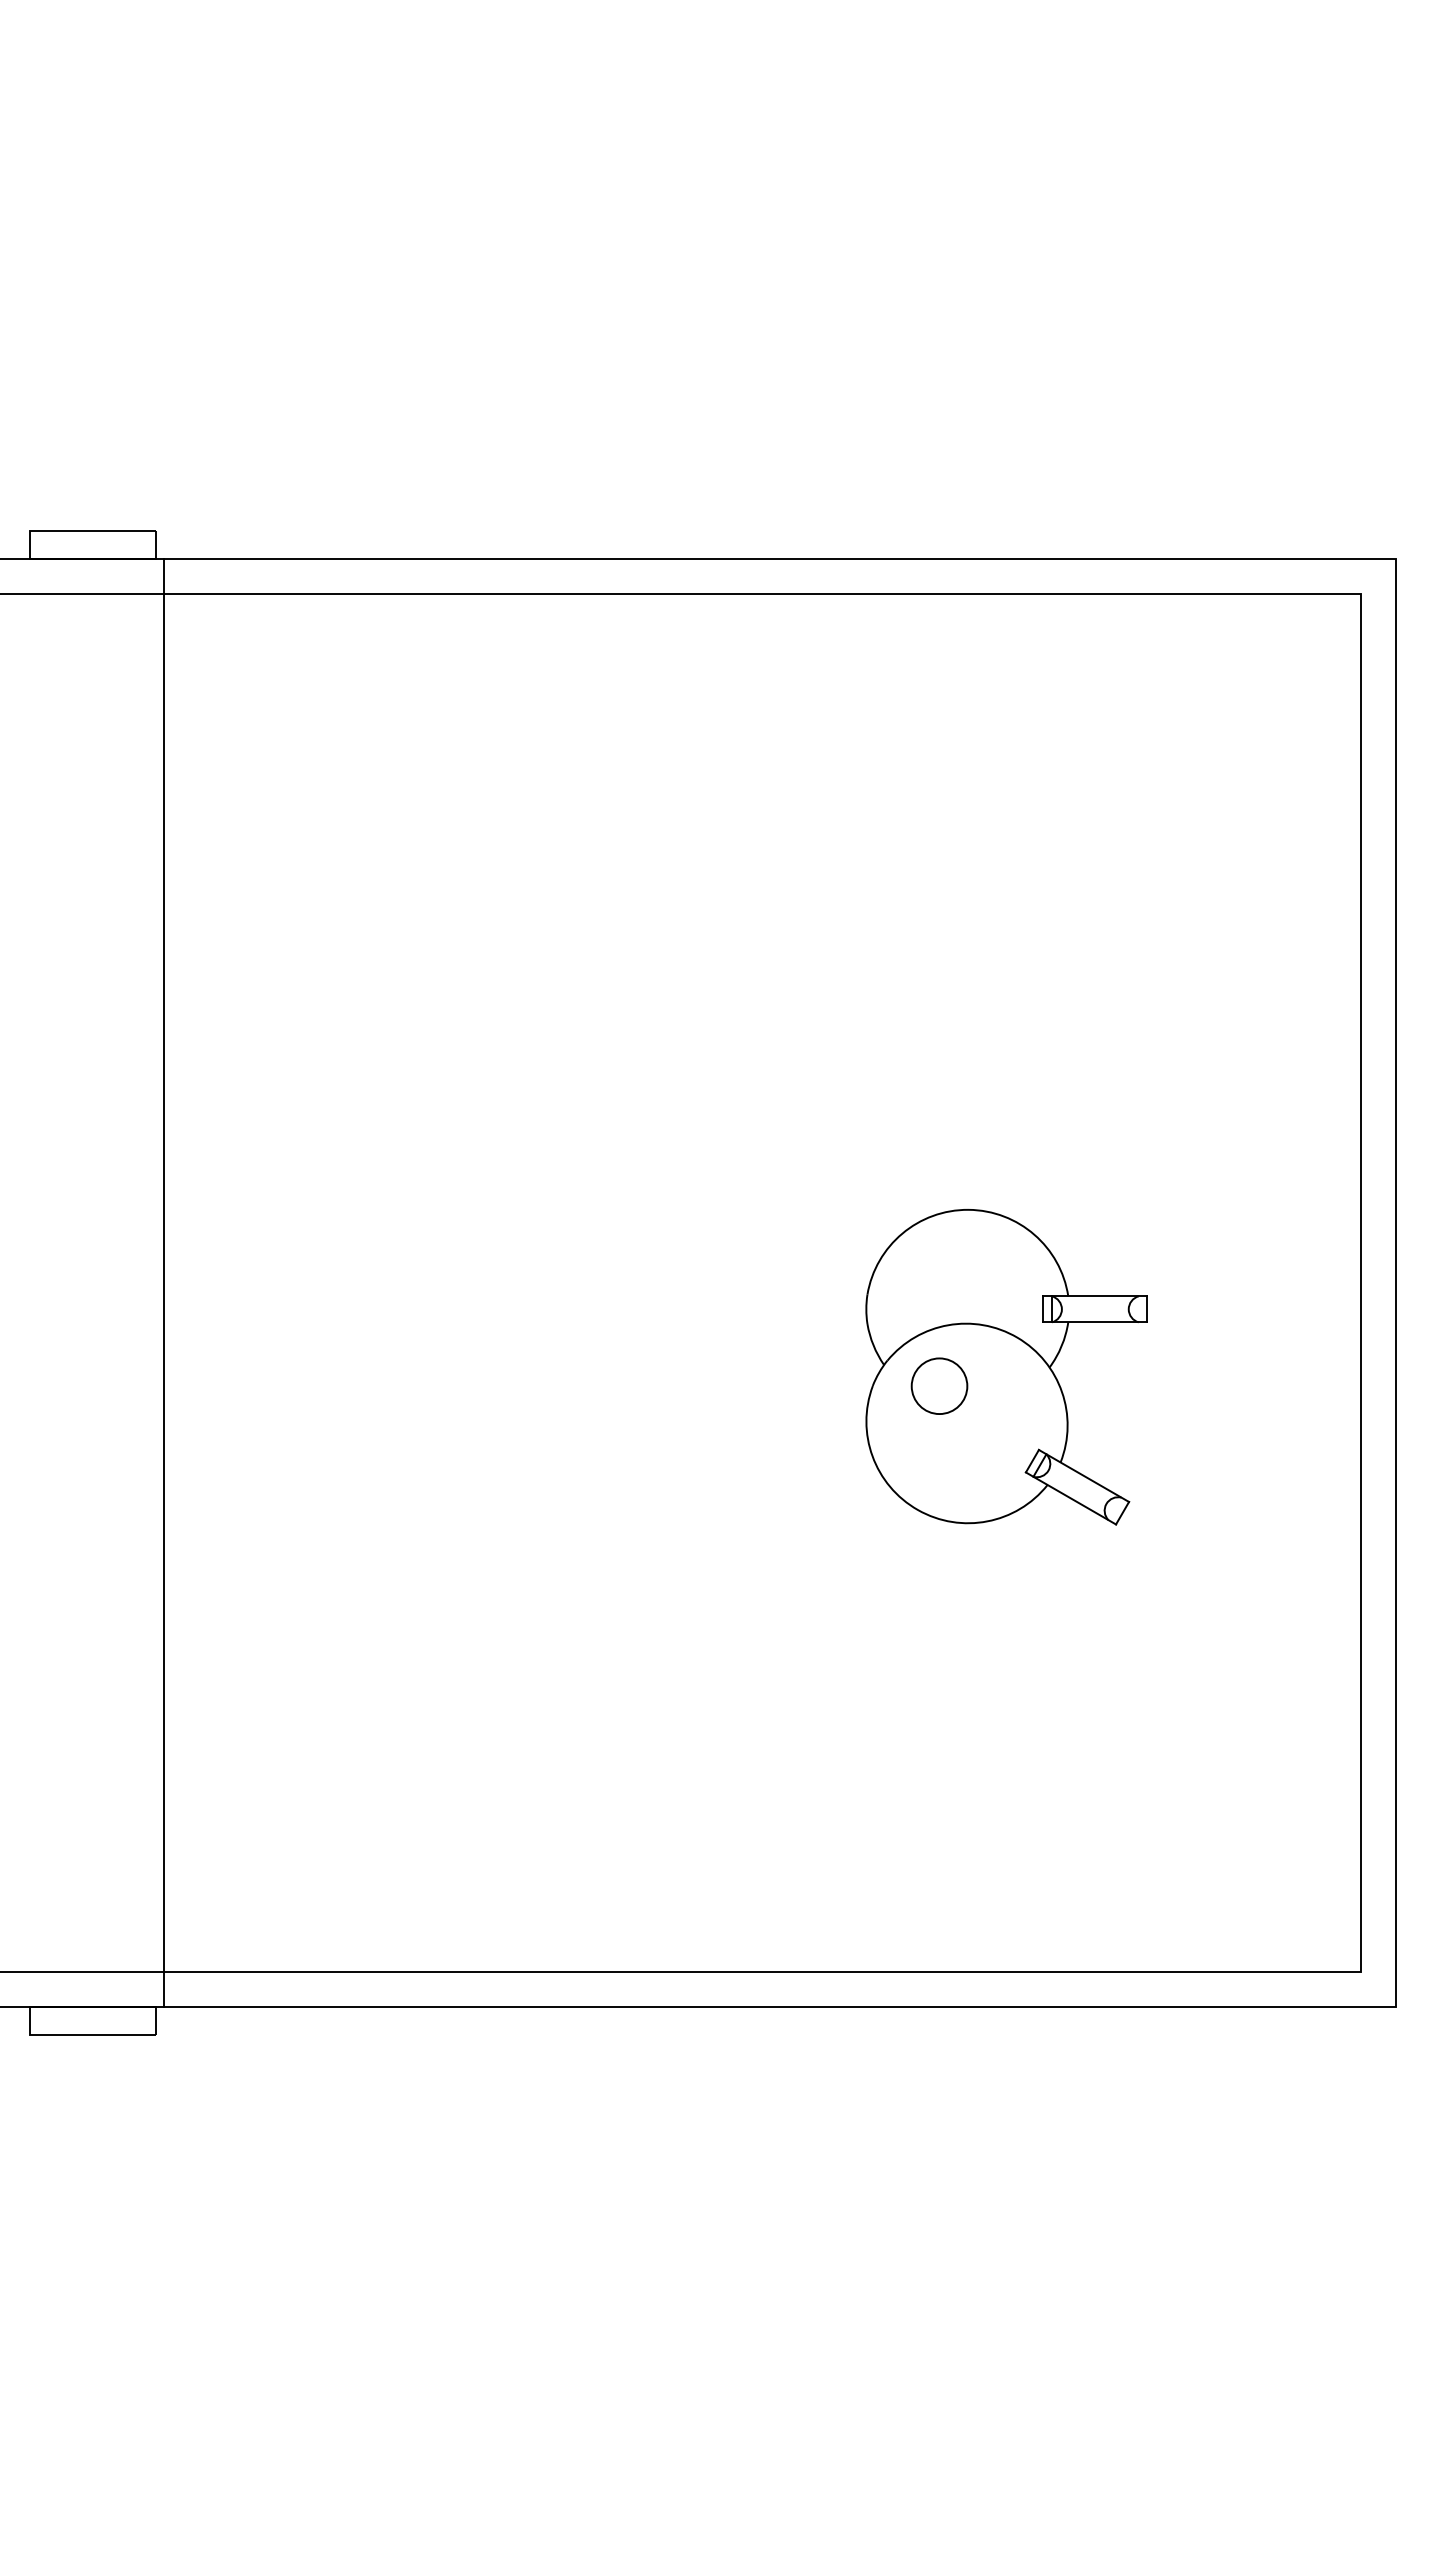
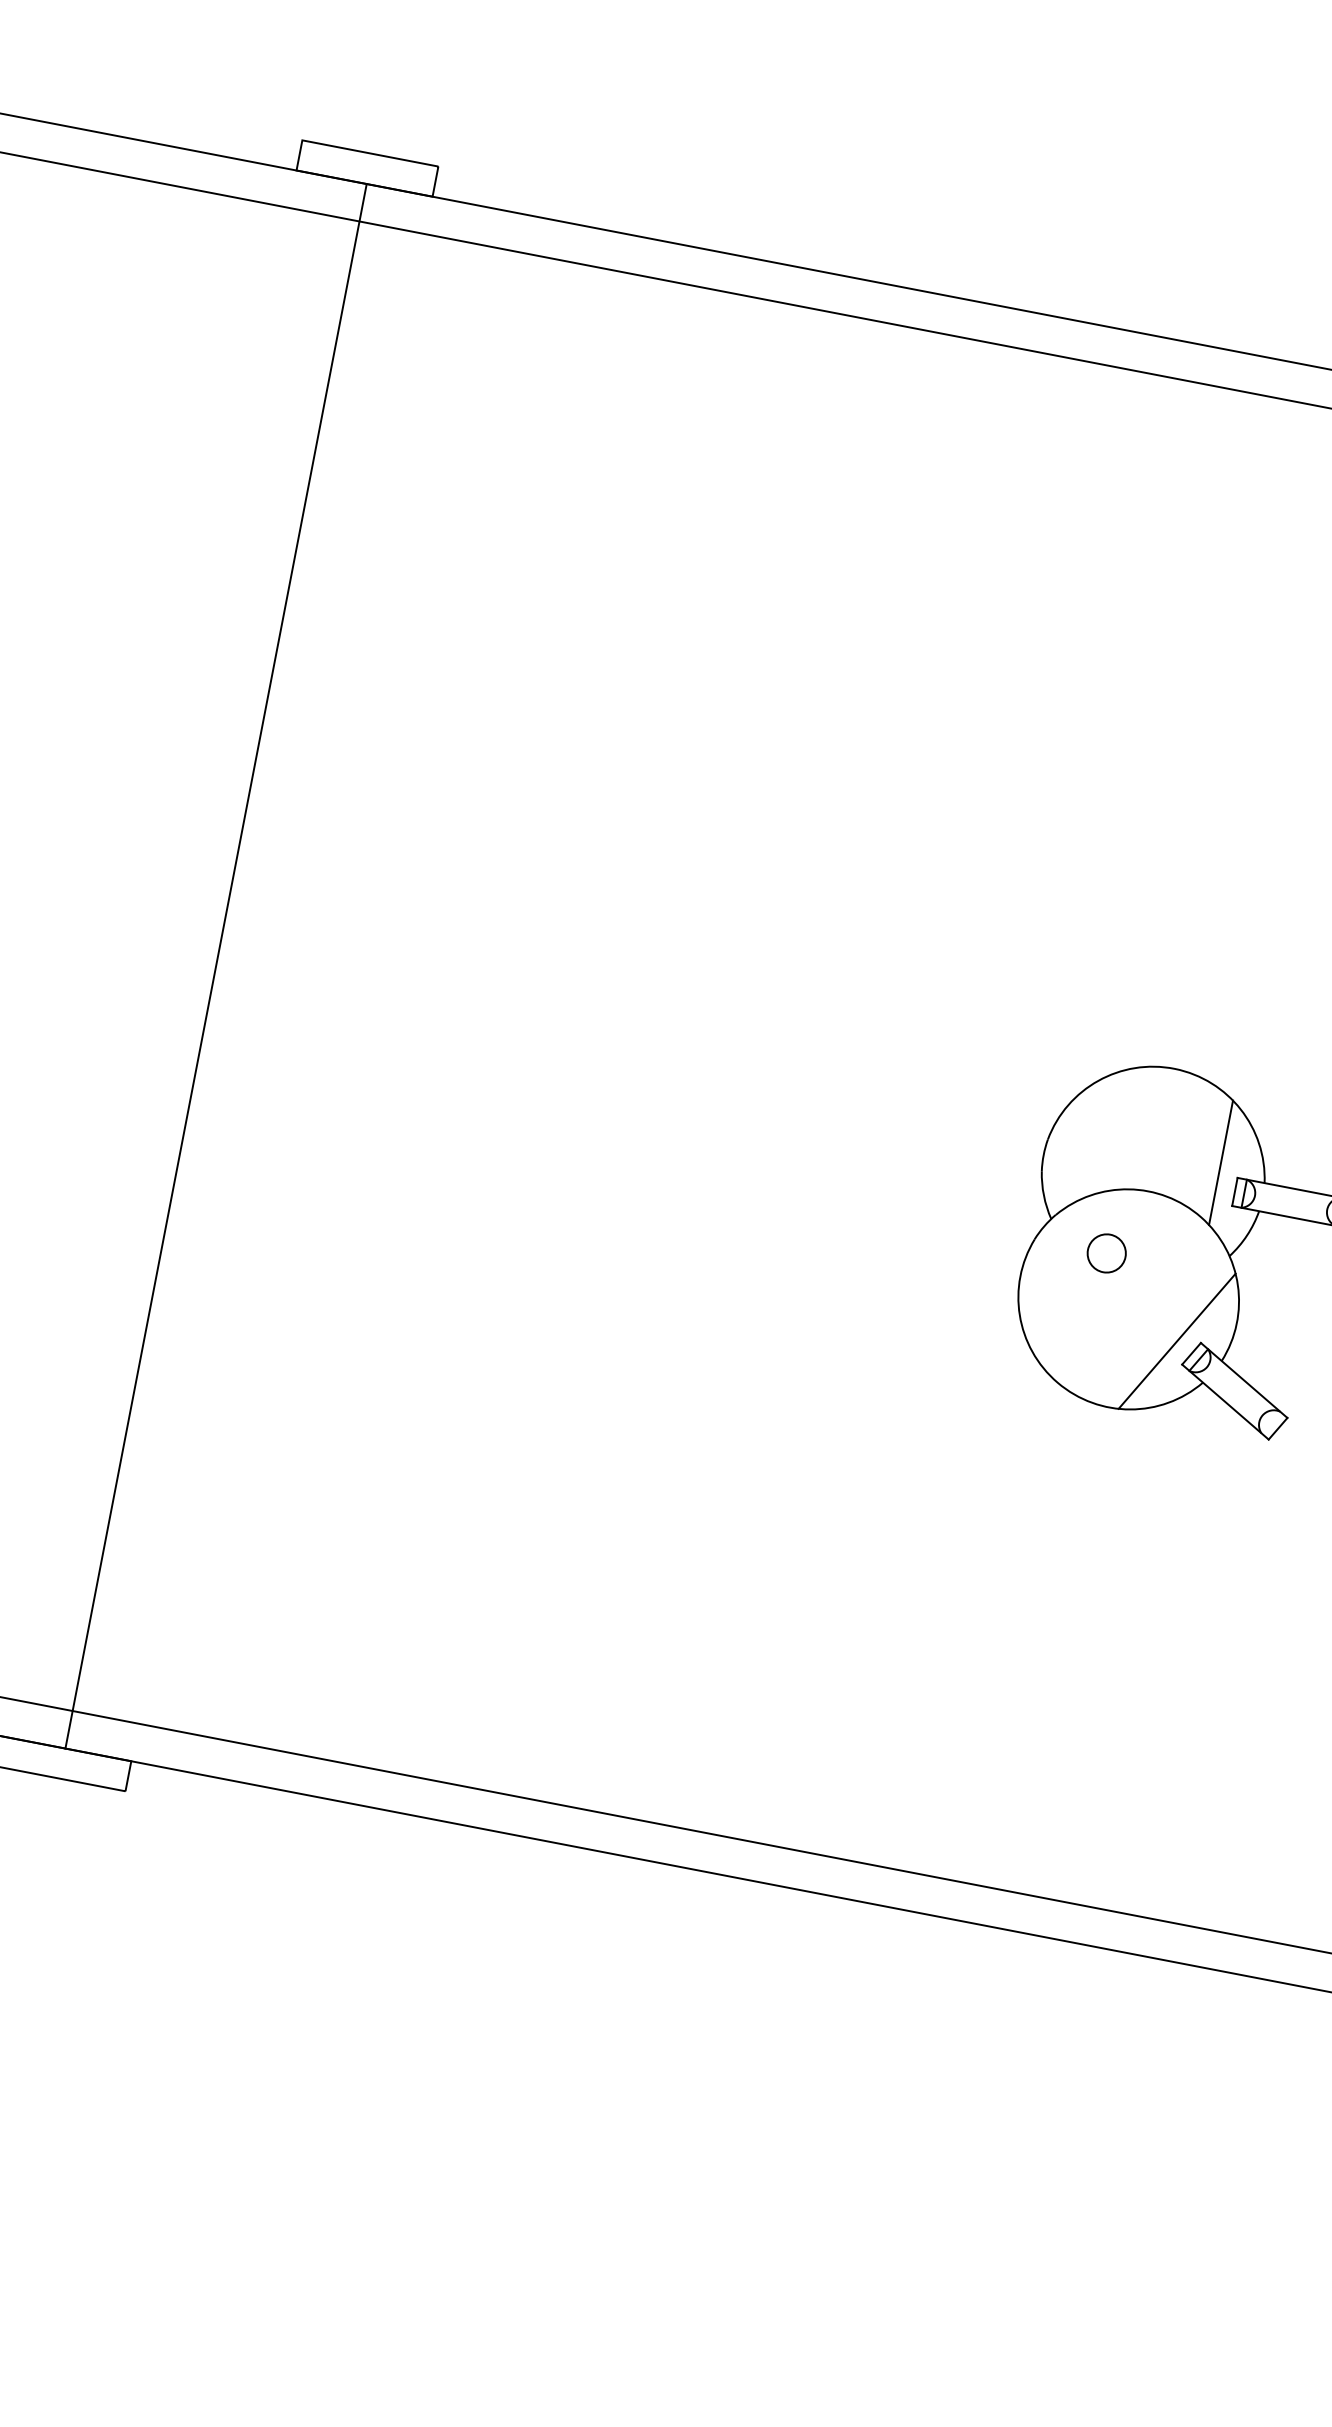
line: (164, 1283) -> (216, 966), moved
line: (1025, 1285) -> (1220, 1162), added
circle: (939, 1385) -> (1106, 1252), size x0.62
line: (1017, 1452) -> (1177, 1341), added

